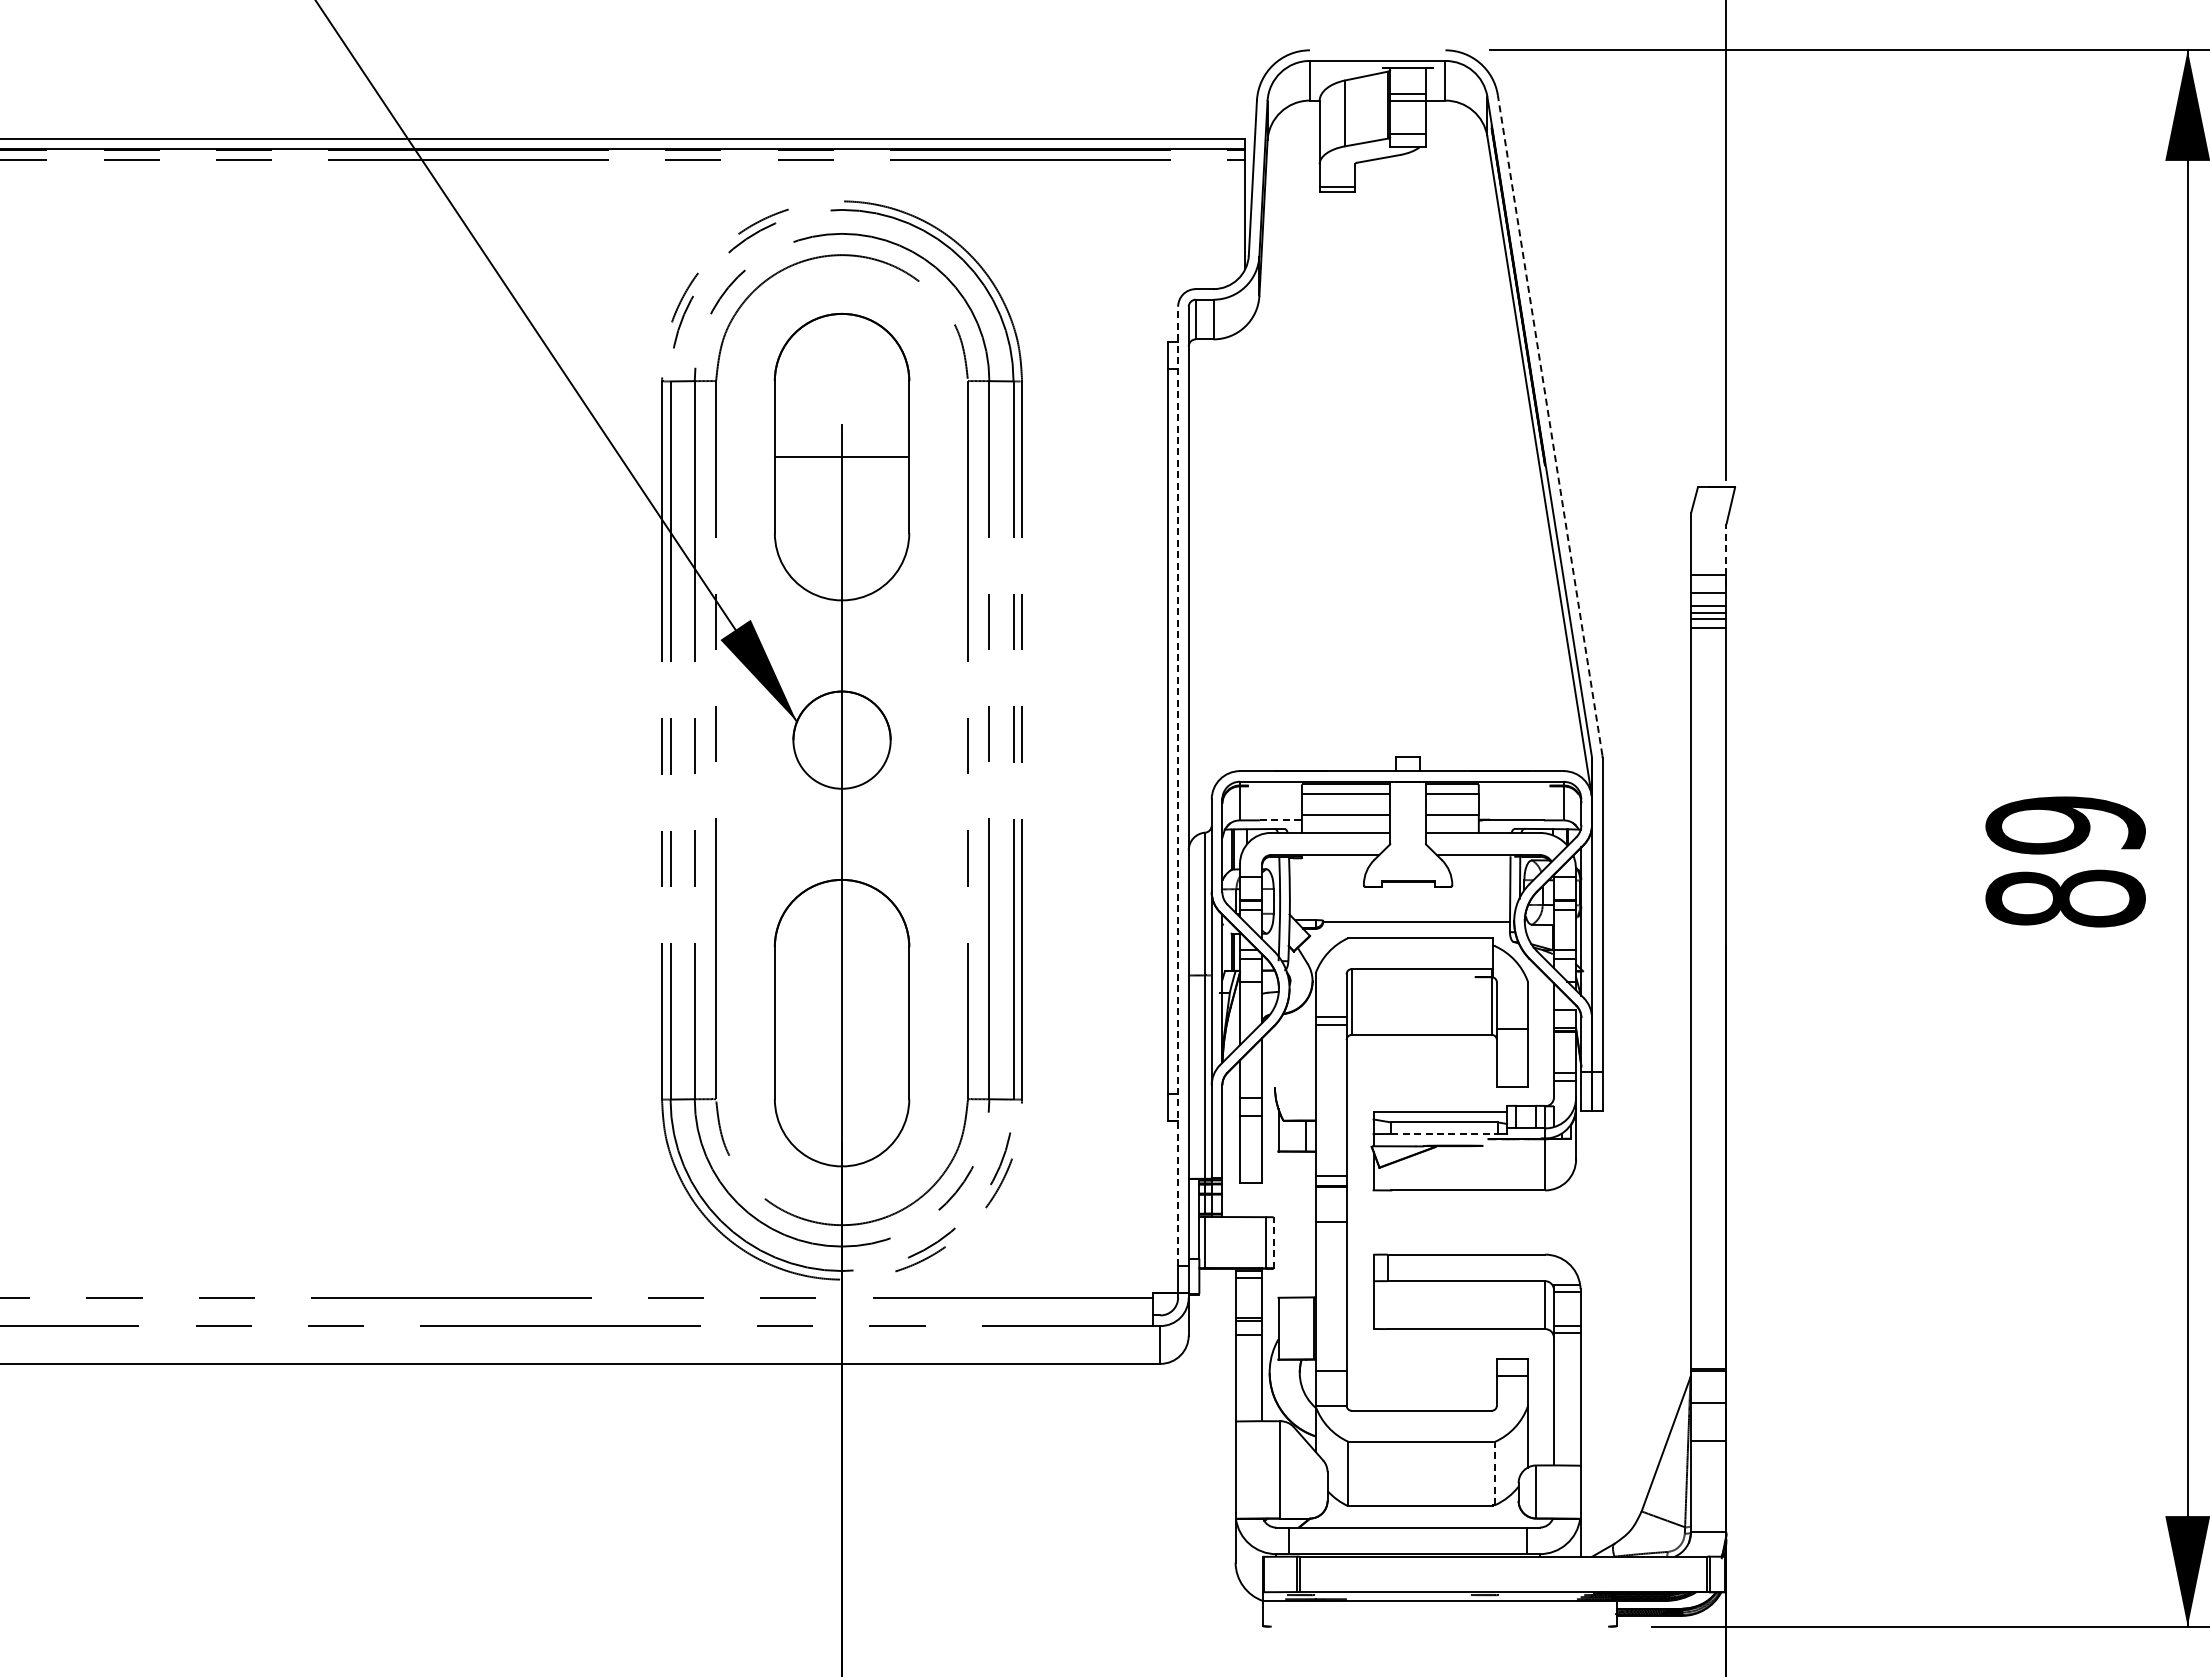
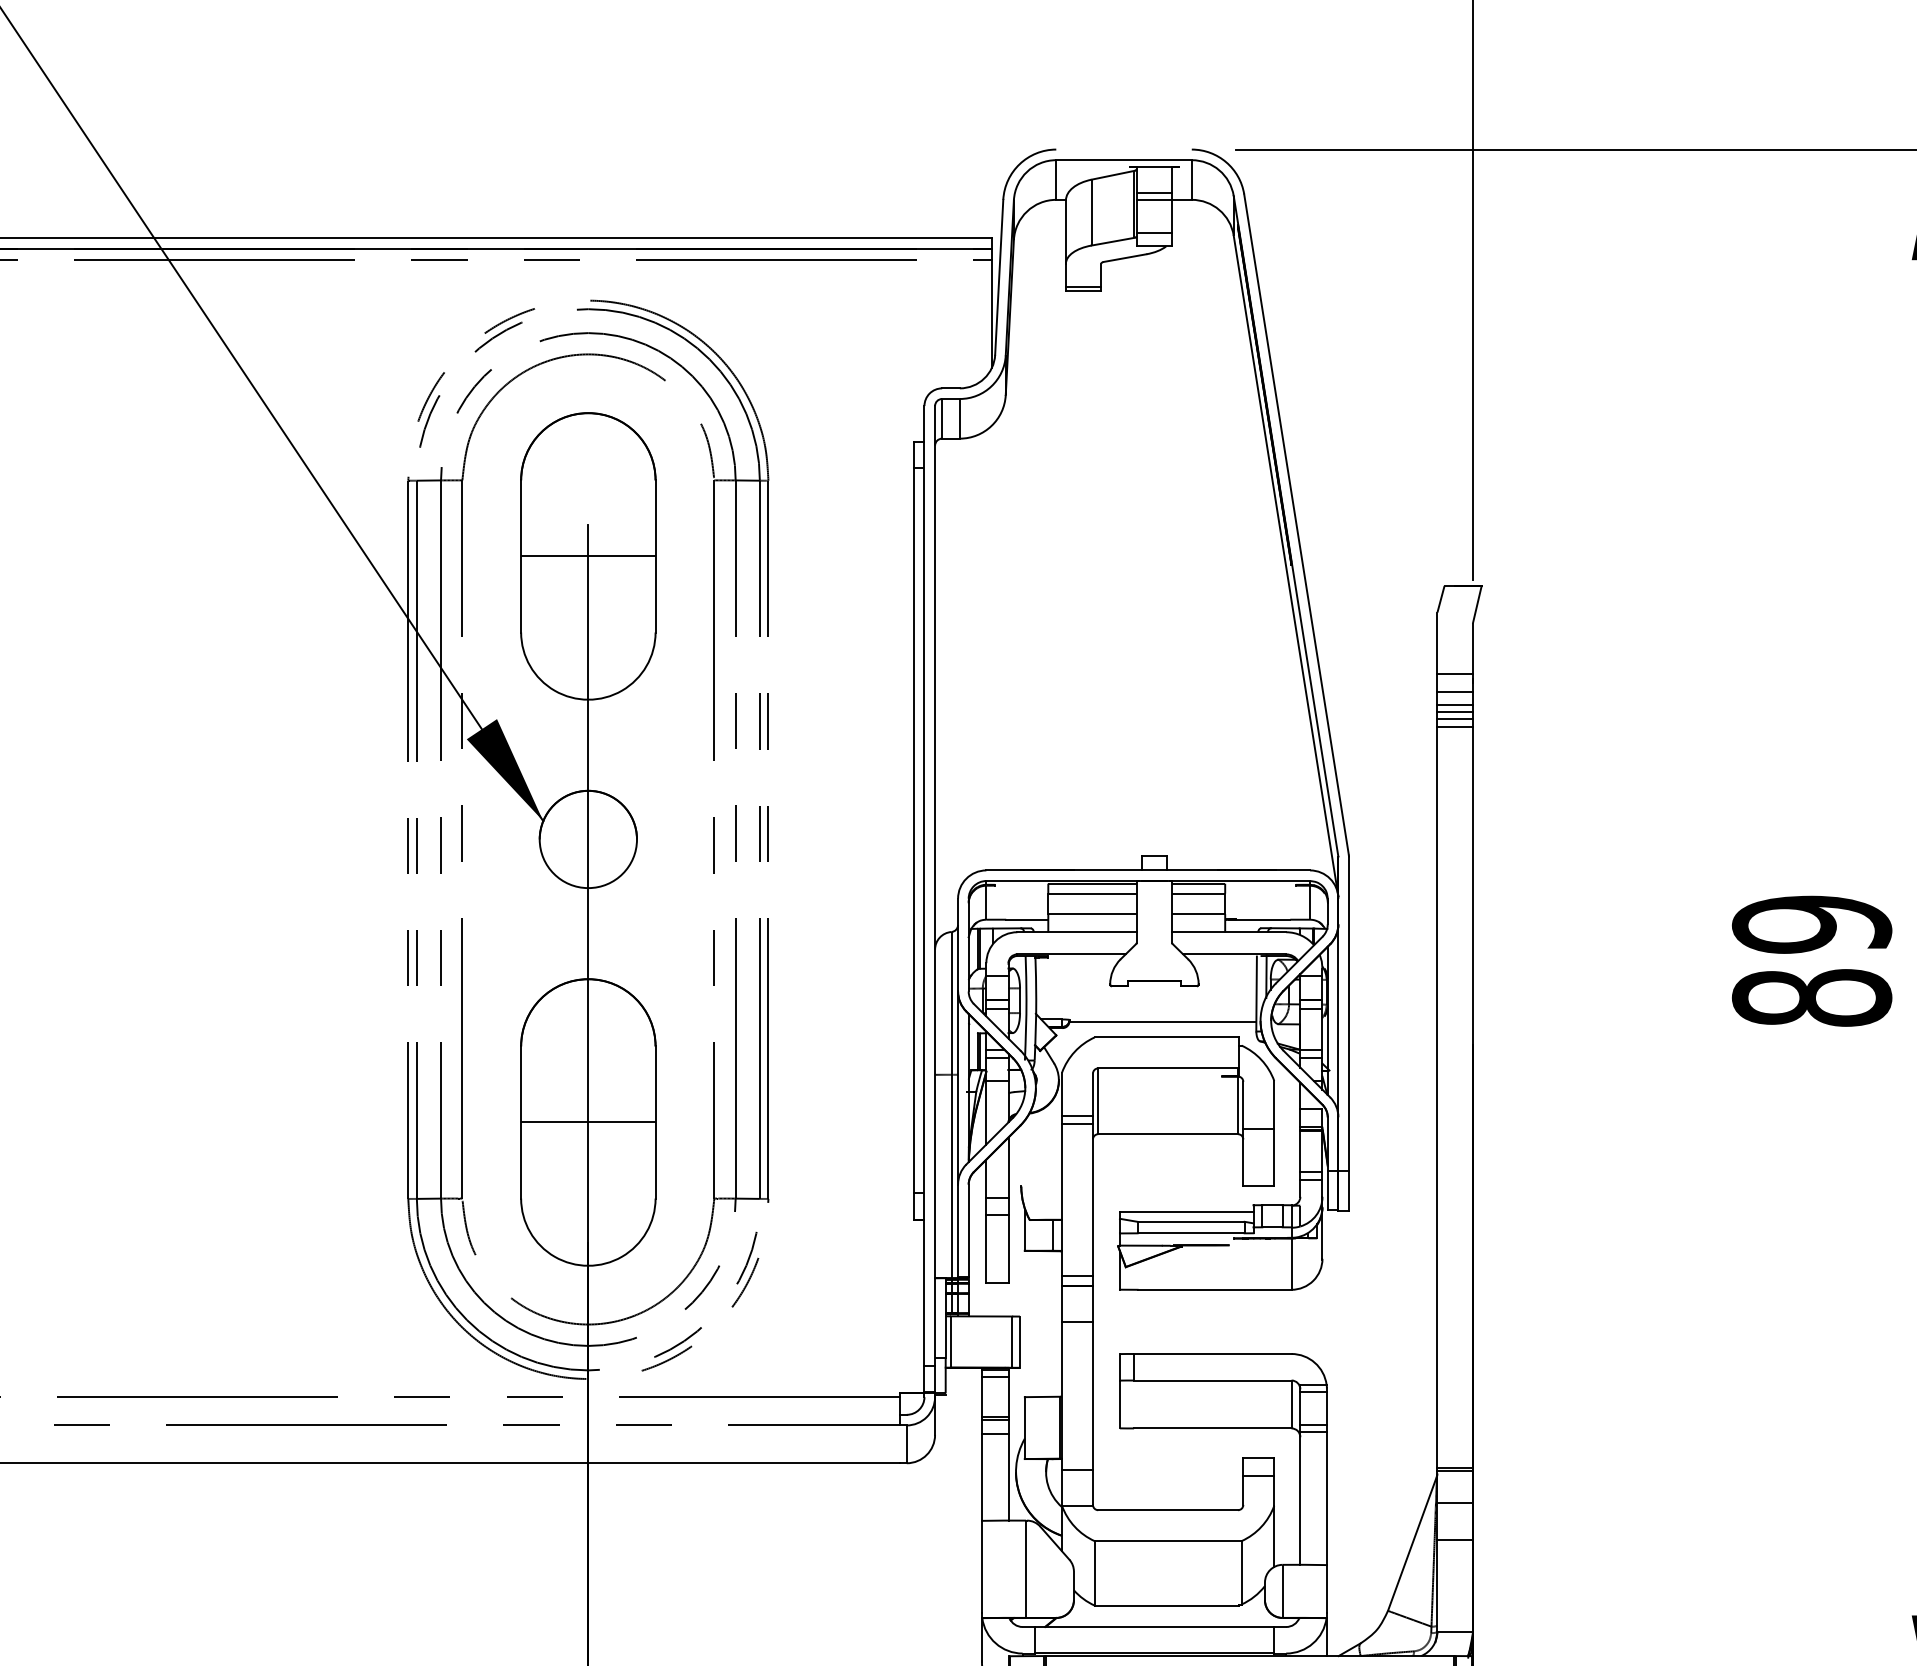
line: (1550, 424) -> (1296, 523), dashed -> solid
line: (1726, 549) -> (1472, 648), dashed -> solid
line: (1178, 786) -> (924, 885), dashed -> solid
line: (1281, 820) -> (1027, 919), dashed -> solid
line: (841, 1023) -> (587, 1122), added
line: (1444, 1133) -> (1190, 1232), dashed -> solid
line: (1273, 1242) -> (1019, 1341), dashed -> solid
line: (1495, 1473) -> (1241, 1572), dashed -> solid

